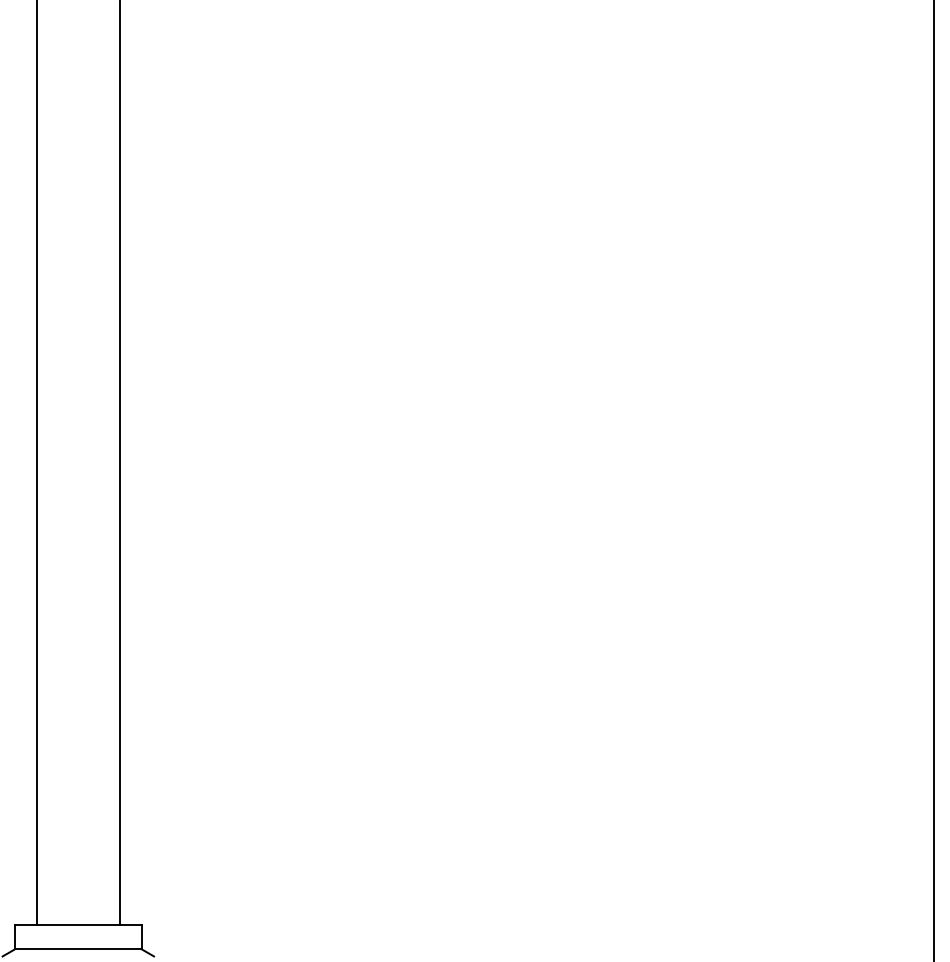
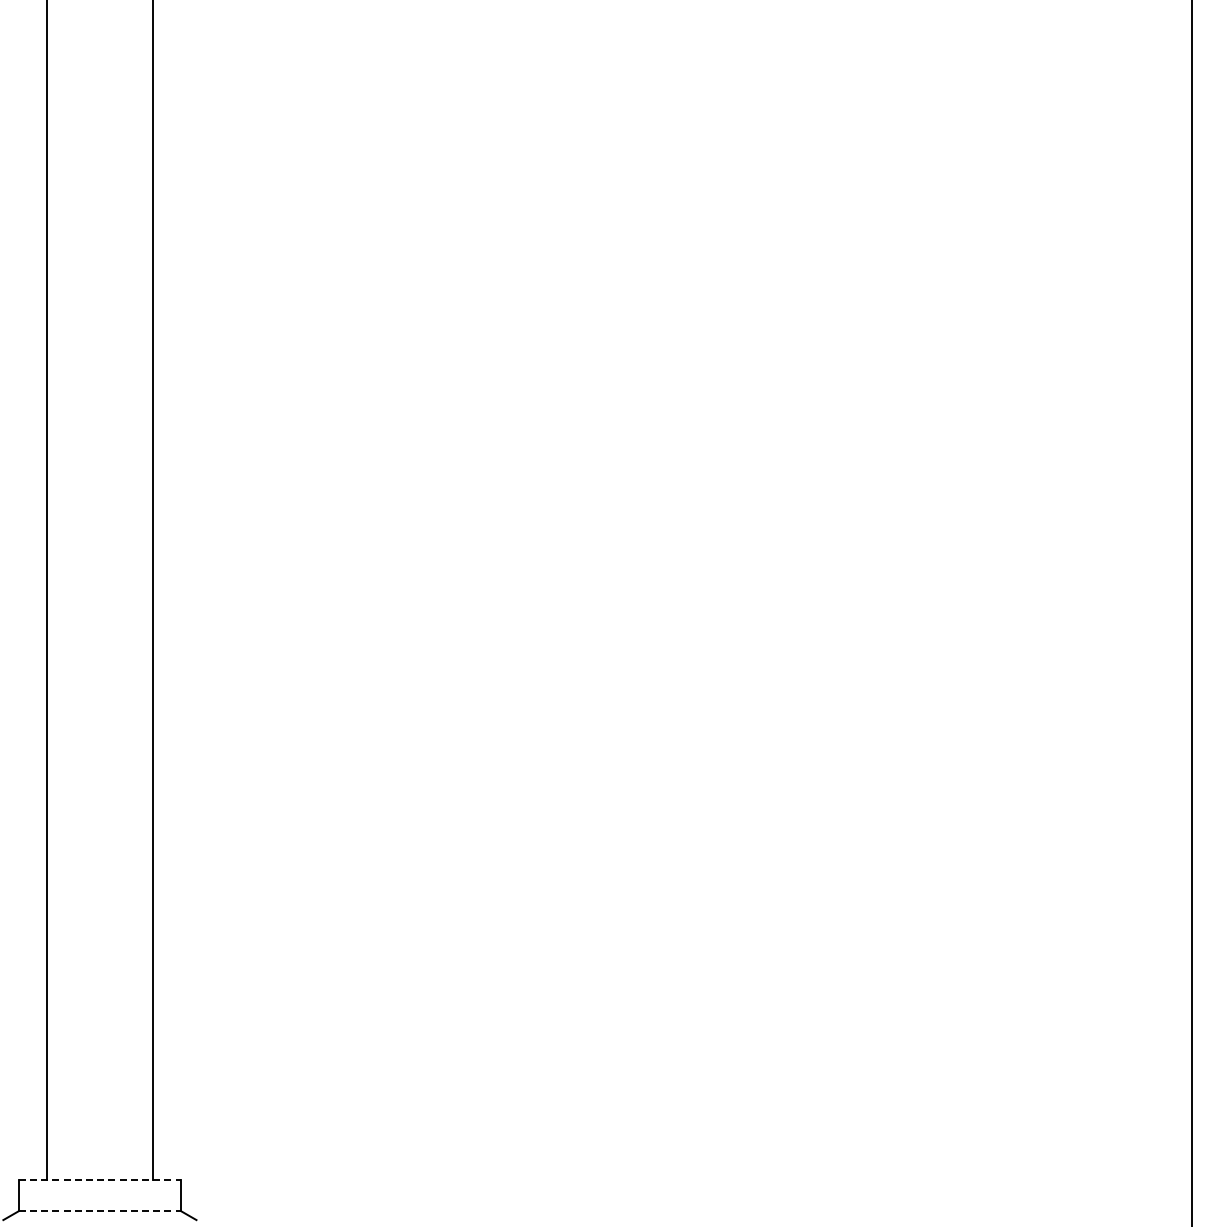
line: (78, 925) -> (100, 1180), solid -> dashed
line: (78, 949) -> (100, 1211), solid -> dashed

